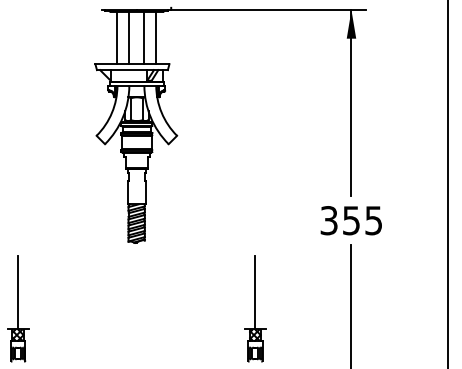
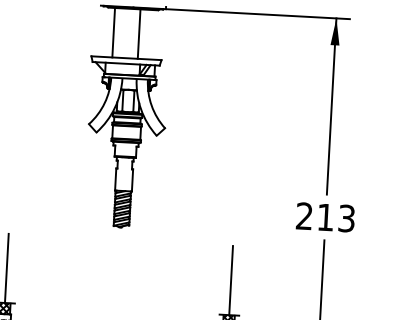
line: (129, 37) -> (125, 32), removed
line: (156, 37) -> (150, 34), removed
text: (351, 220) -> (325, 217), 355 -> 213

